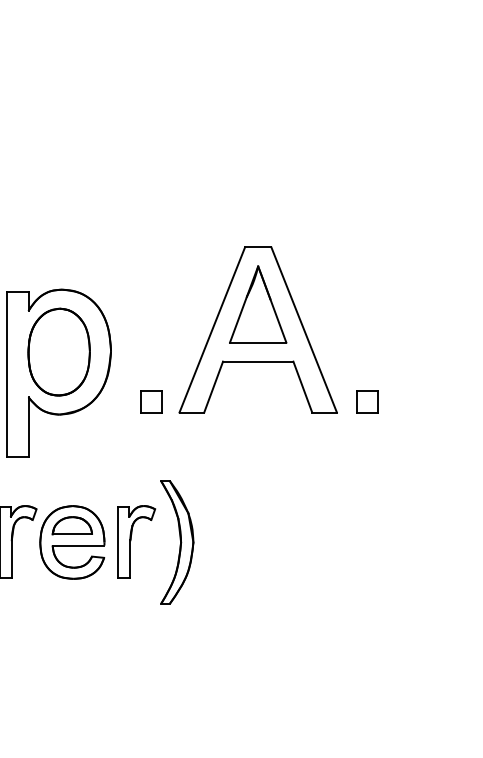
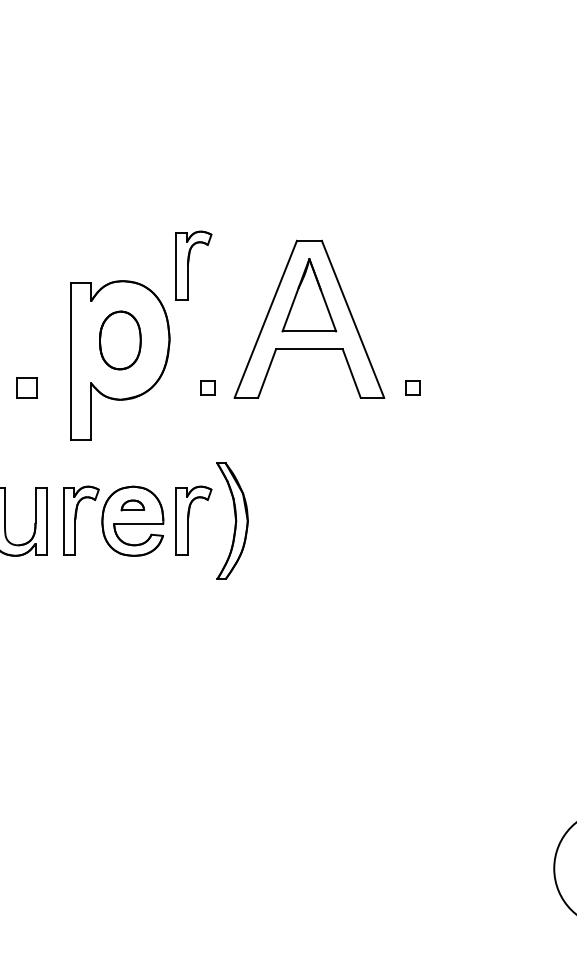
part: (136, 273) -> (193, 265), added
part: (59, 352) -> (120, 340), size x0.7
part: (150, 401) -> (207, 387), size x0.7
part: (366, 401) -> (412, 387), size x0.7
part: (71, 525) -> (132, 505), size x0.6

